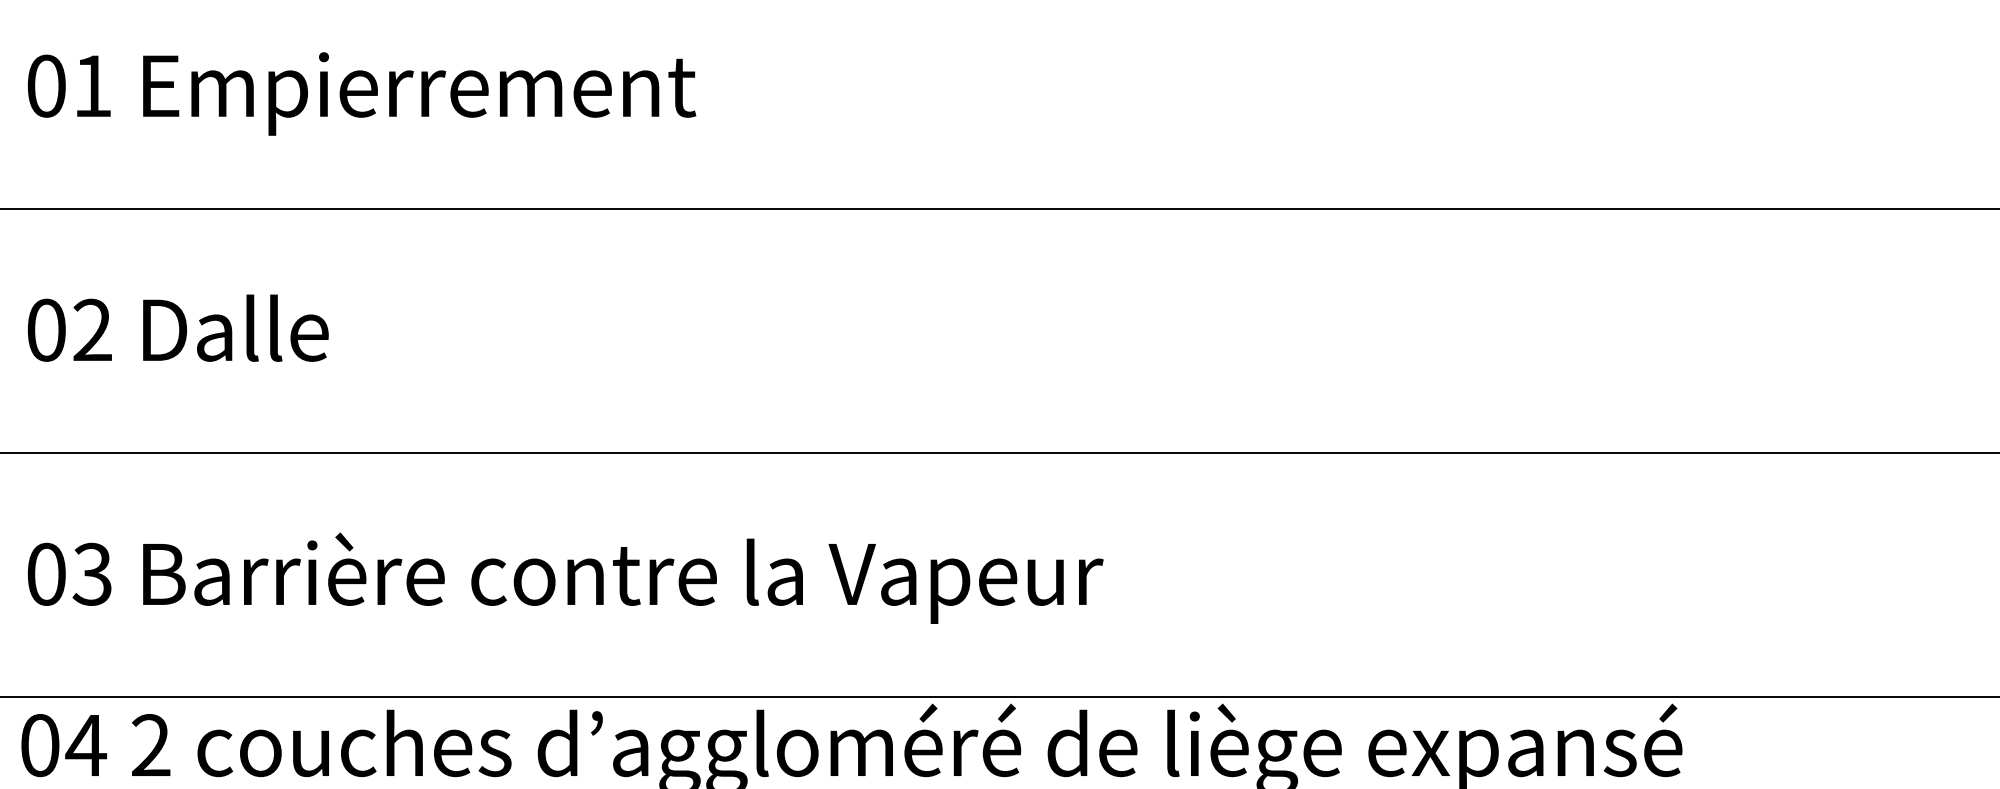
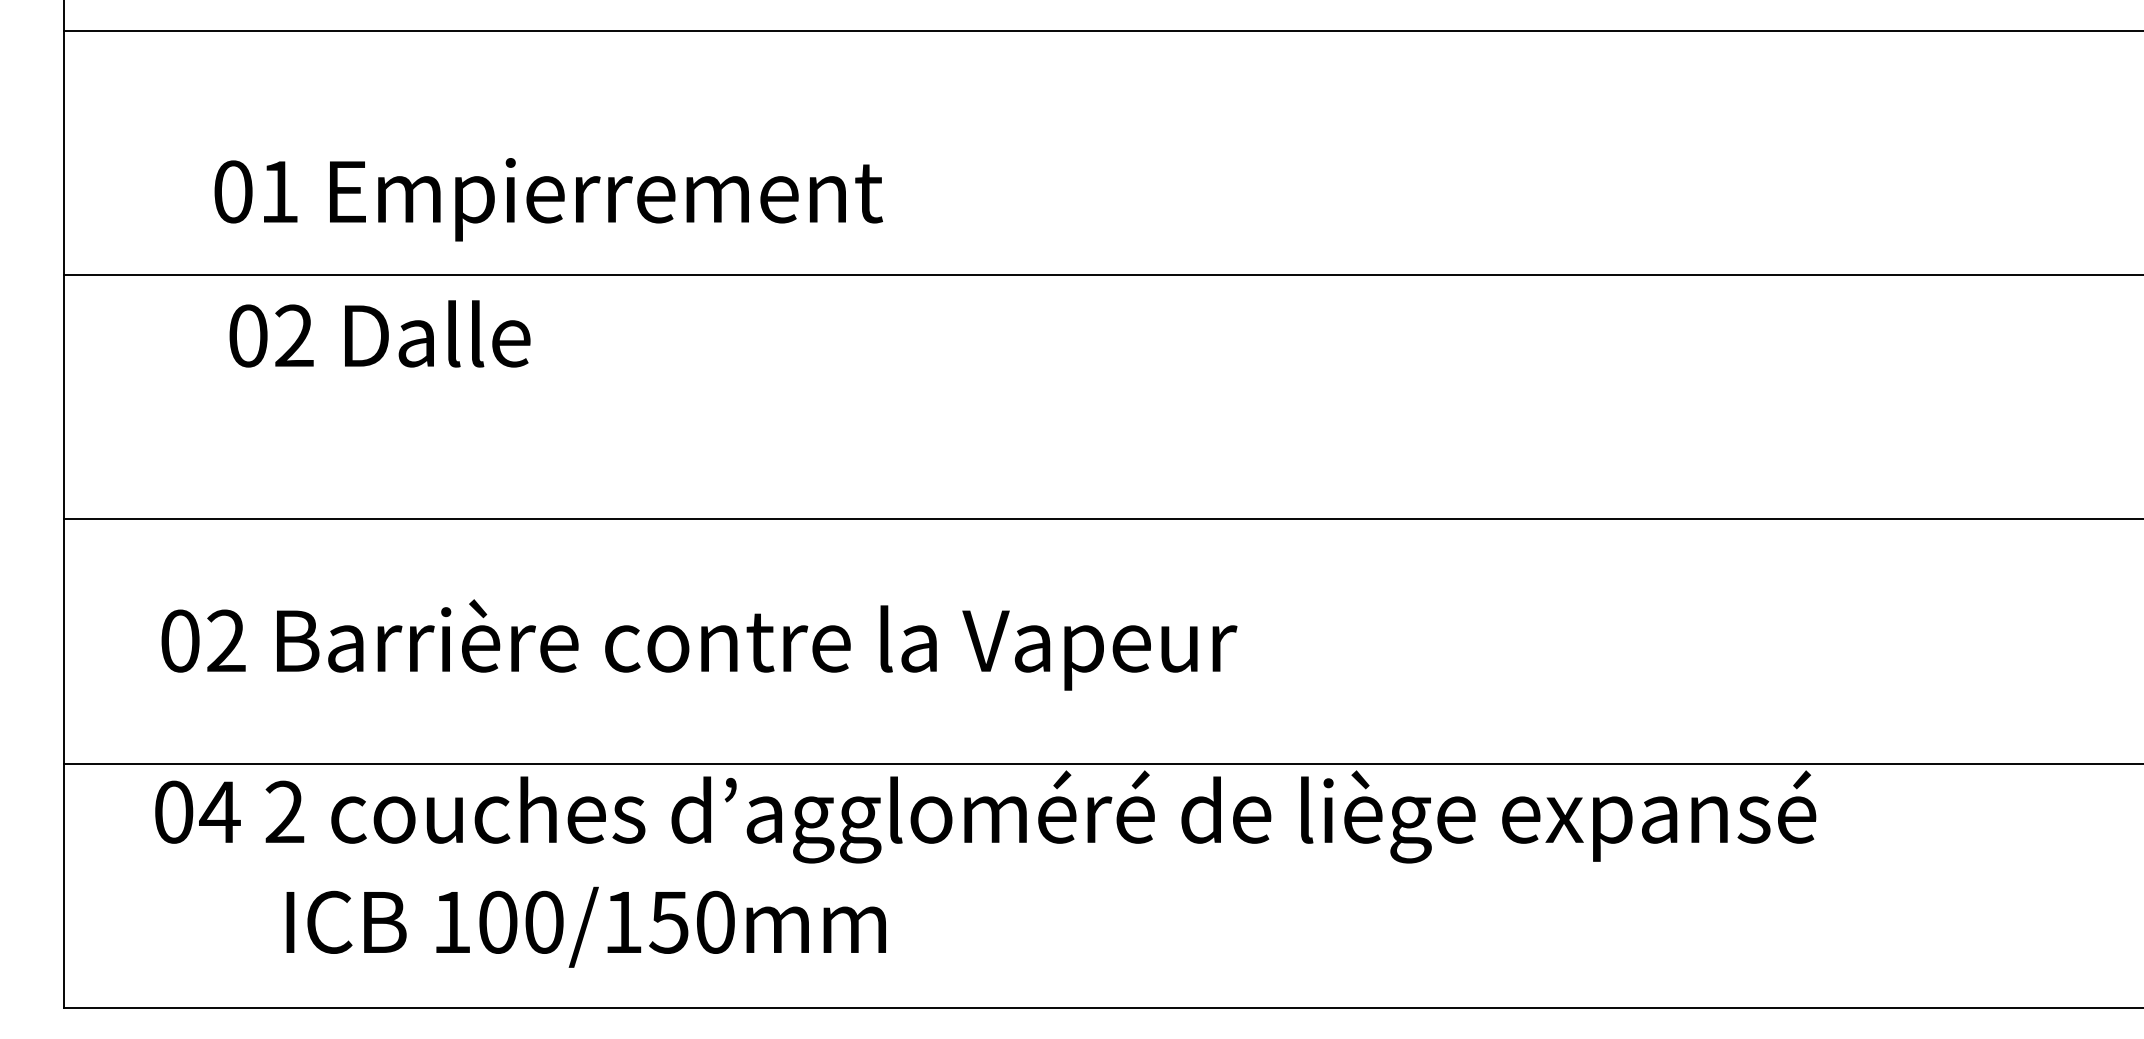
text: (361, 93) -> (548, 199), moved
text: (177, 327) -> (379, 333), moved
text: (91, 573) -> (225, 640), 03 -> 02

